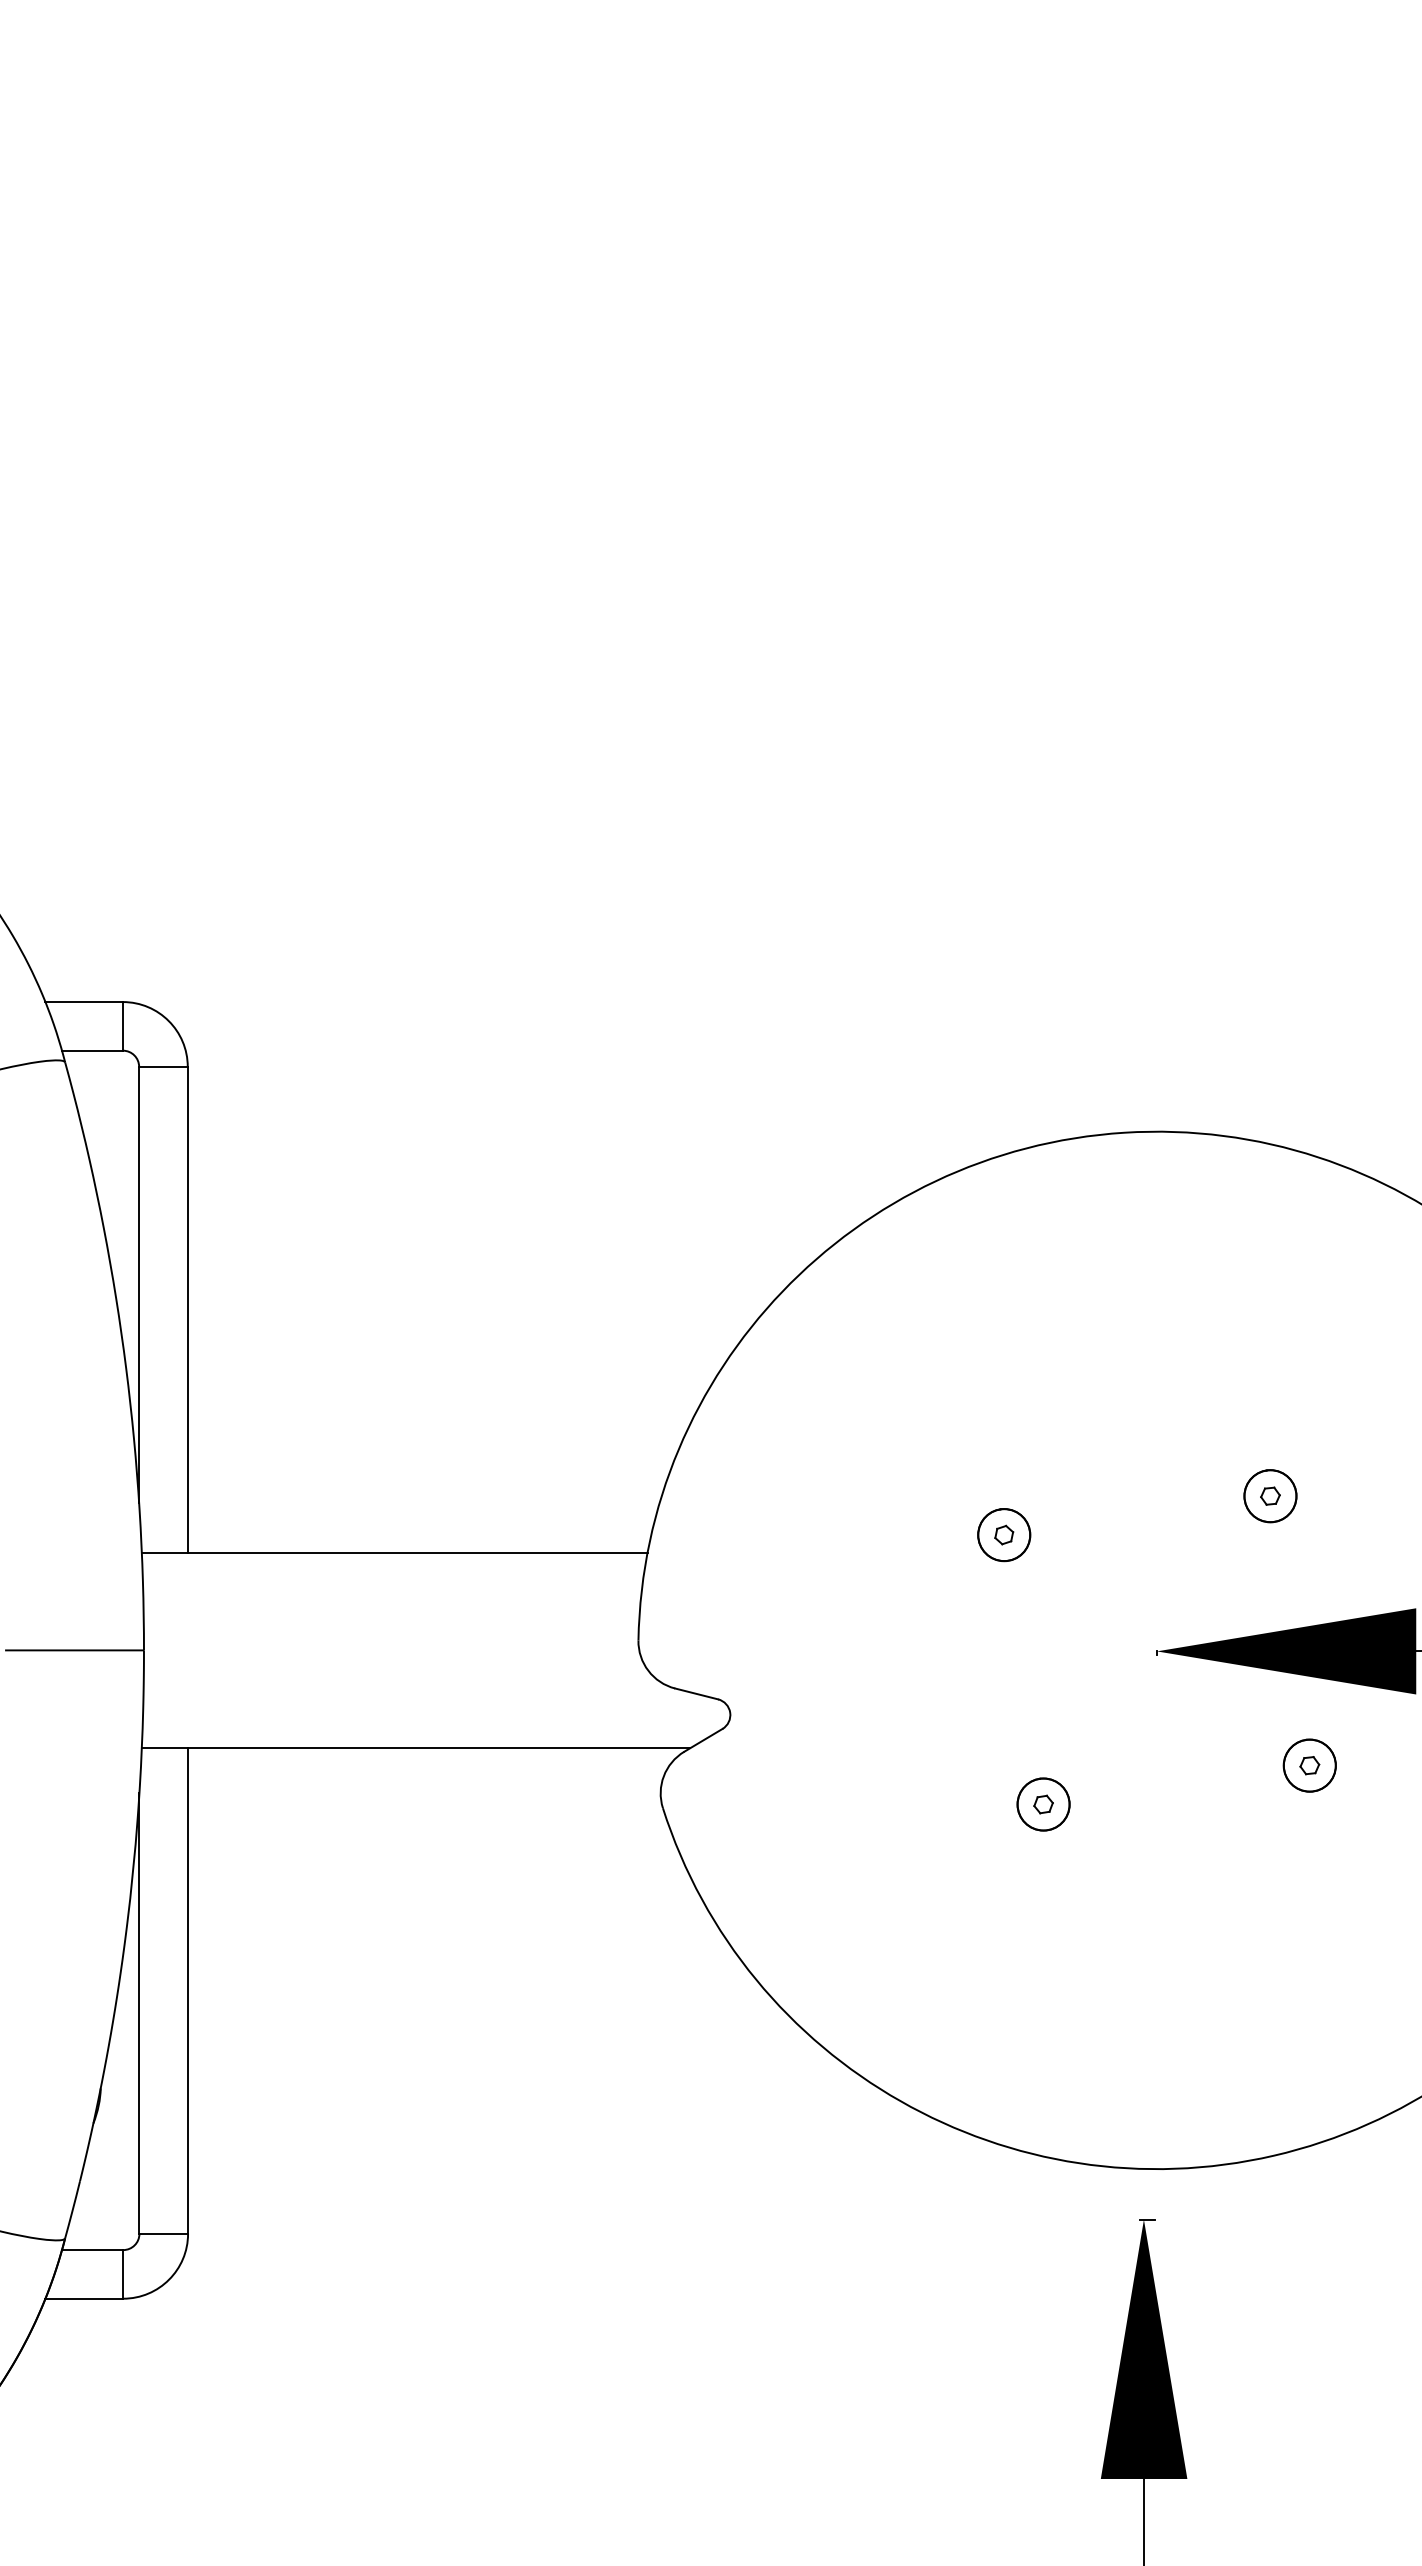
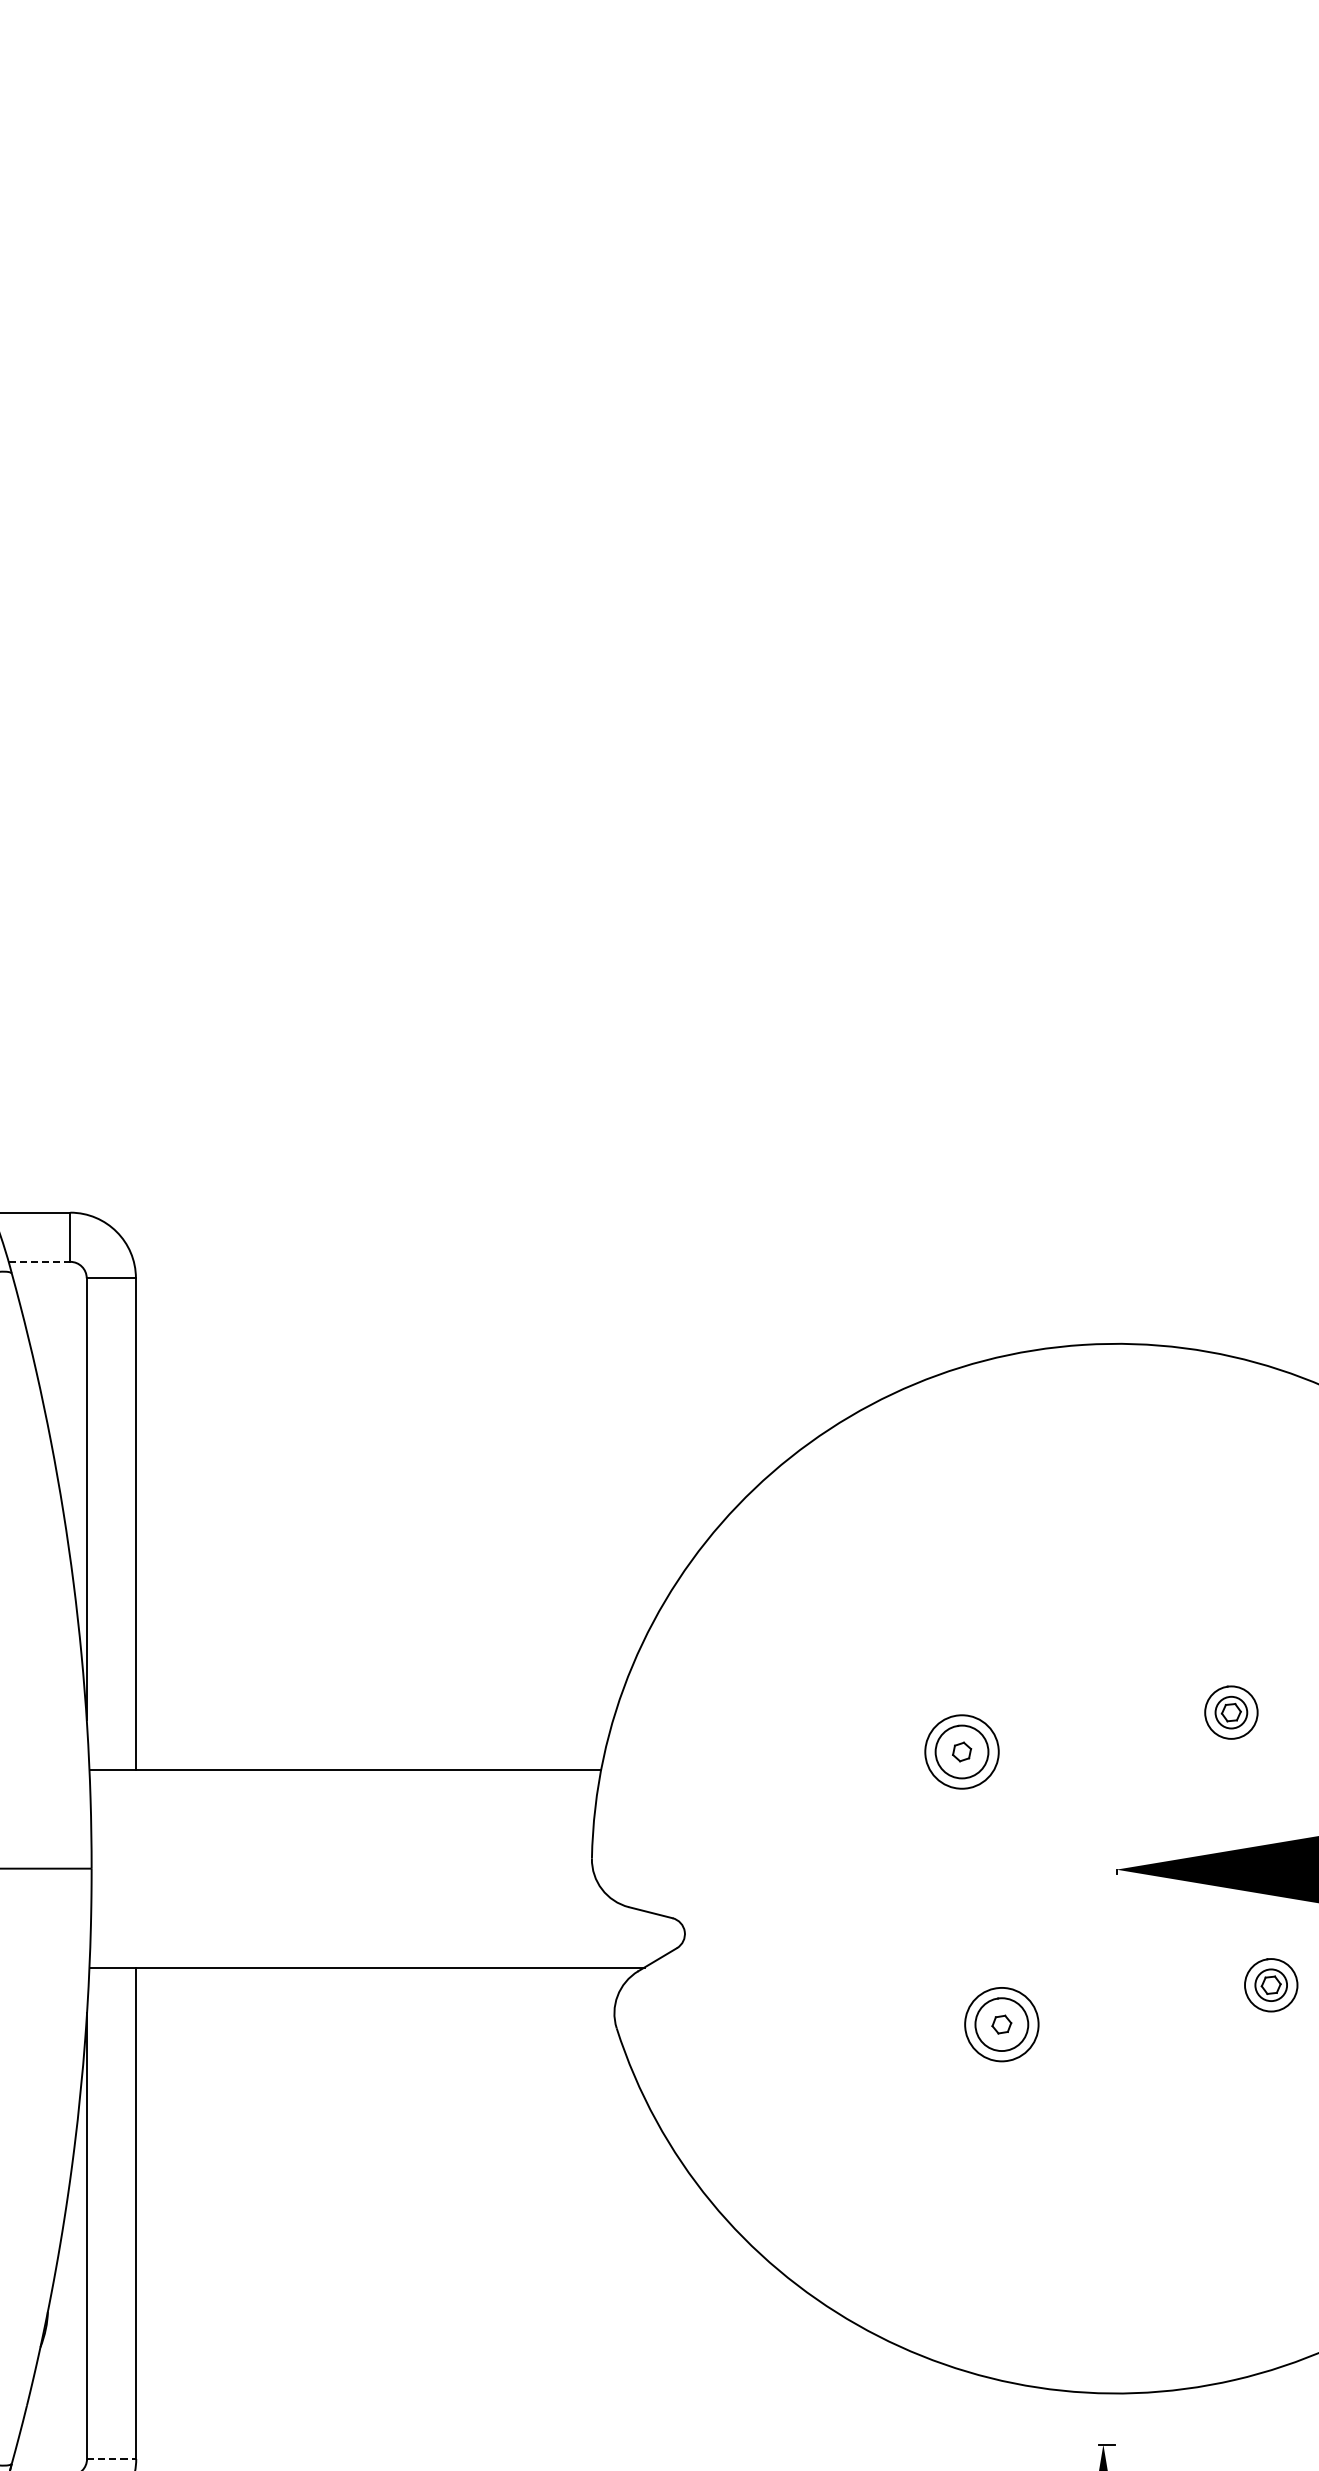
line: (92, 1050) -> (39, 1261), solid -> dashed
circle: (1270, 1496) -> (1231, 1712), size x0.6
circle: (1004, 1535) -> (962, 1752), size x1.4
circle: (1309, 1765) -> (1270, 1985), size x0.6
circle: (1043, 1804) -> (1001, 2024), size x1.4
line: (164, 2233) -> (112, 2458), solid -> dashed

